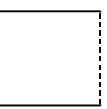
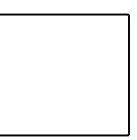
line: (100, 58) -> (128, 75), dashed -> solid

